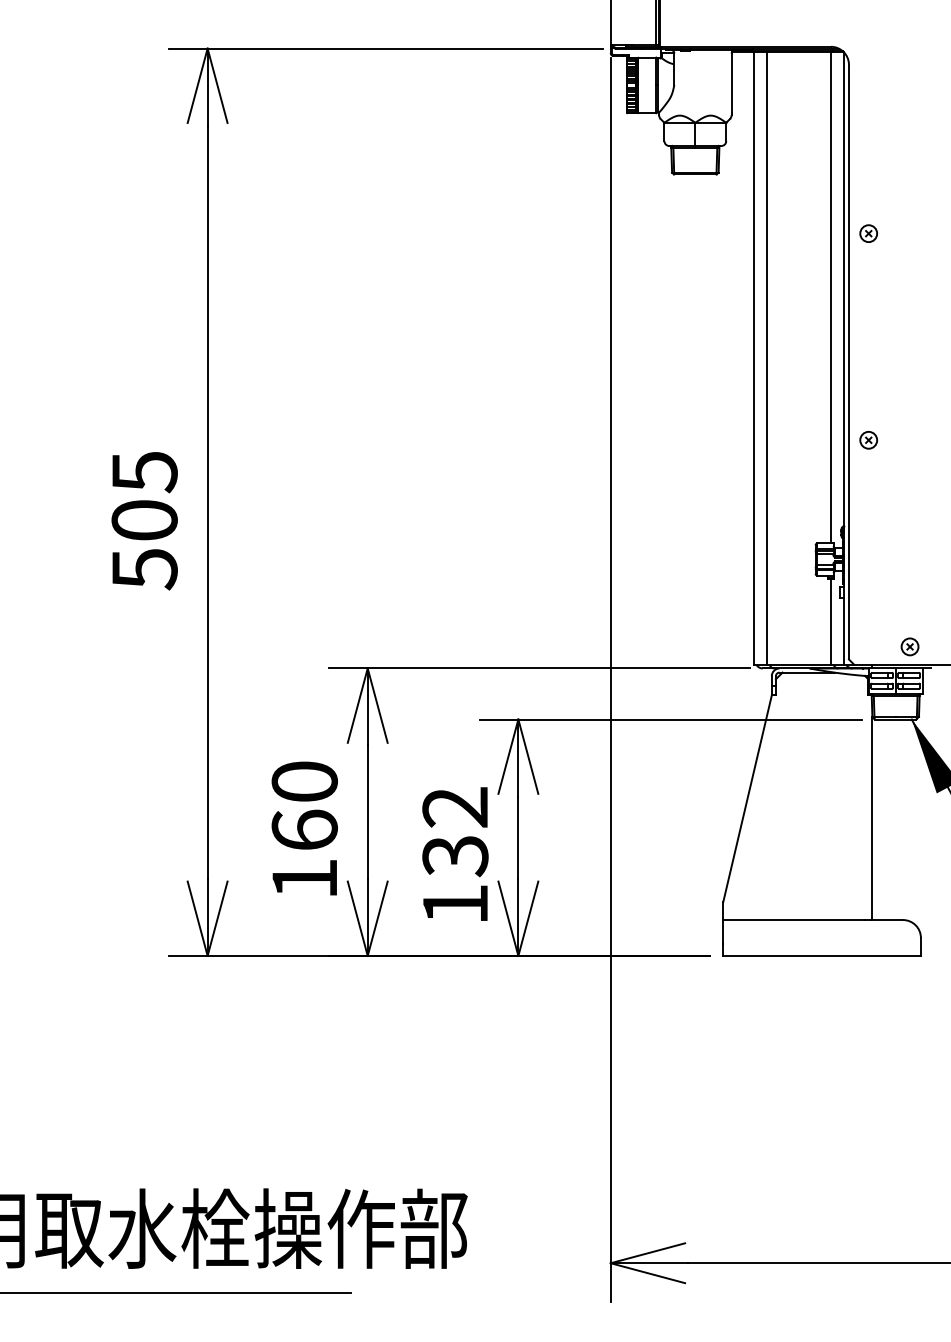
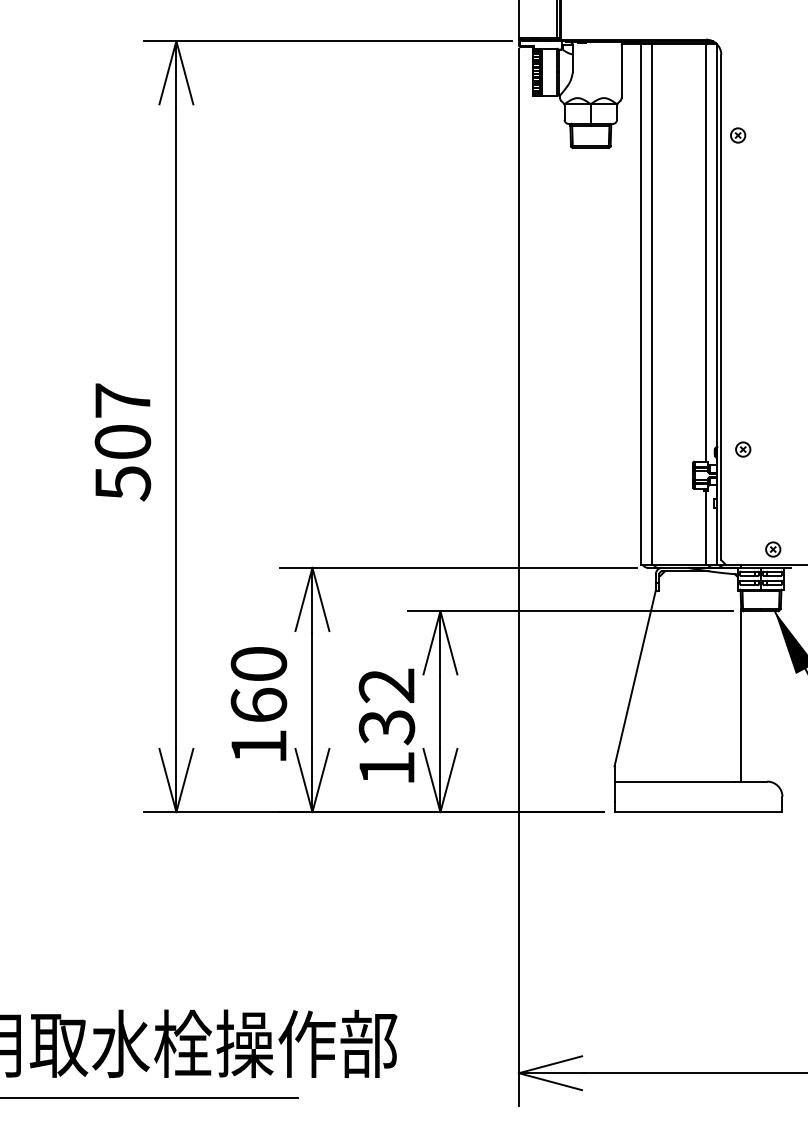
part: (868, 233) -> (737, 135), moved
part: (868, 440) -> (743, 449), moved
text: (144, 472) -> (122, 401), 505 -> 507

